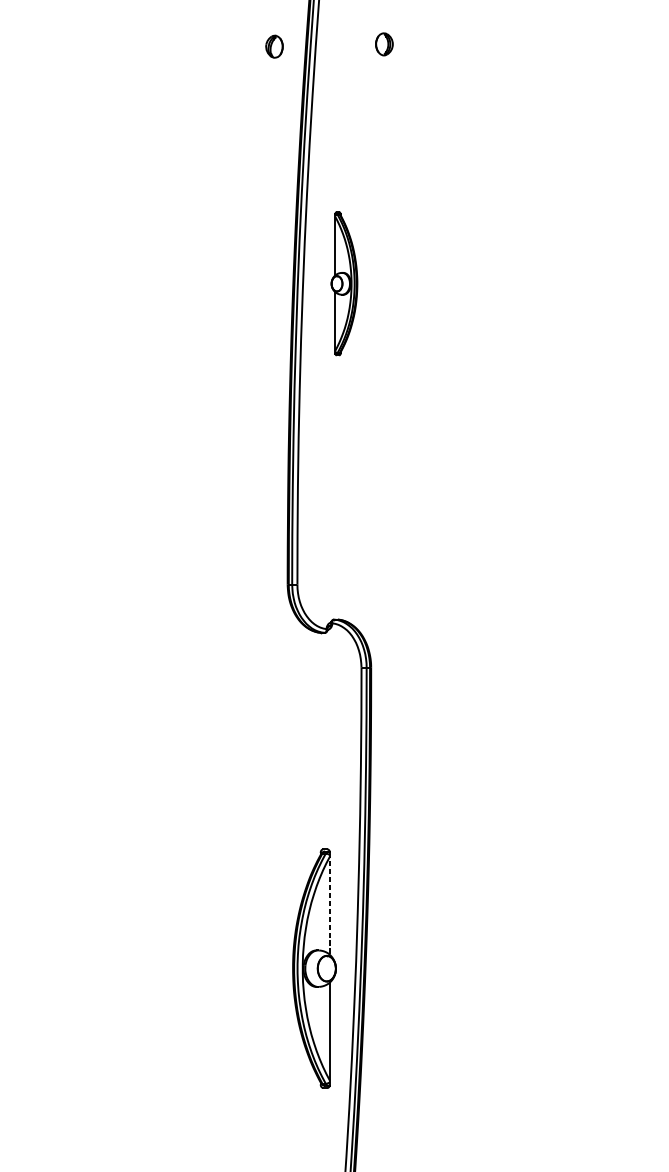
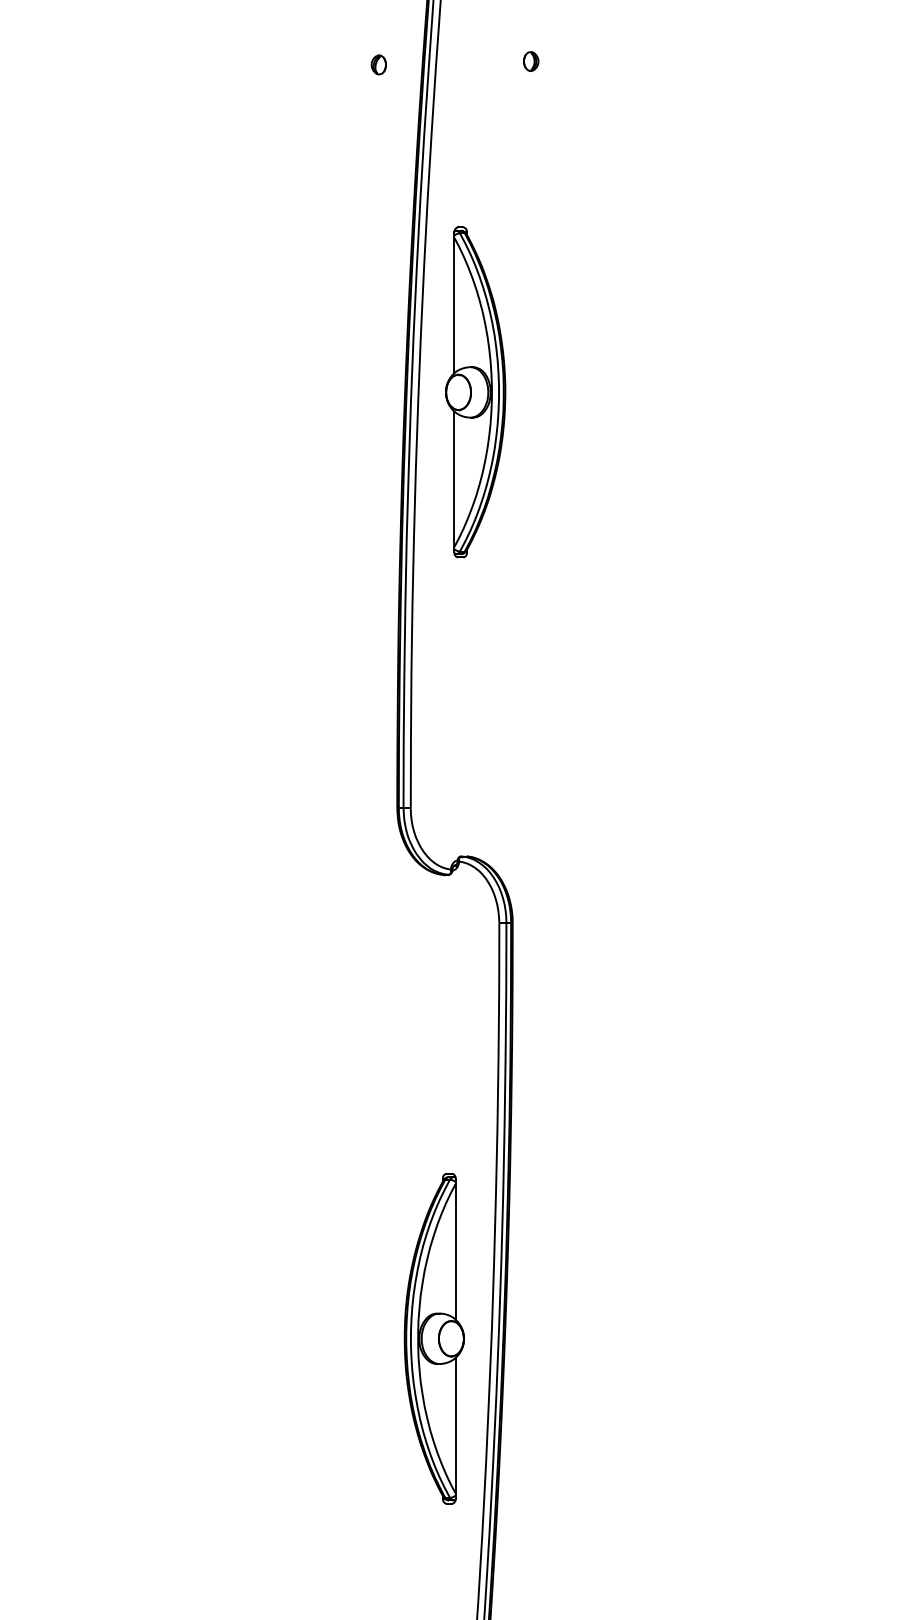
part: (384, 44) -> (531, 61), size x0.62
part: (274, 46) -> (378, 64), size x0.62
part: (344, 283) -> (475, 392), size x1.67
line: (329, 904) -> (455, 1249), dashed -> solid

